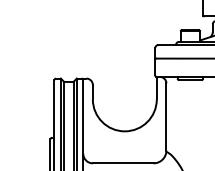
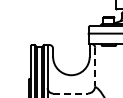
line: (166, 117) -> (95, 67), solid -> dashed
line: (124, 163) -> (71, 93), solid -> dashed

